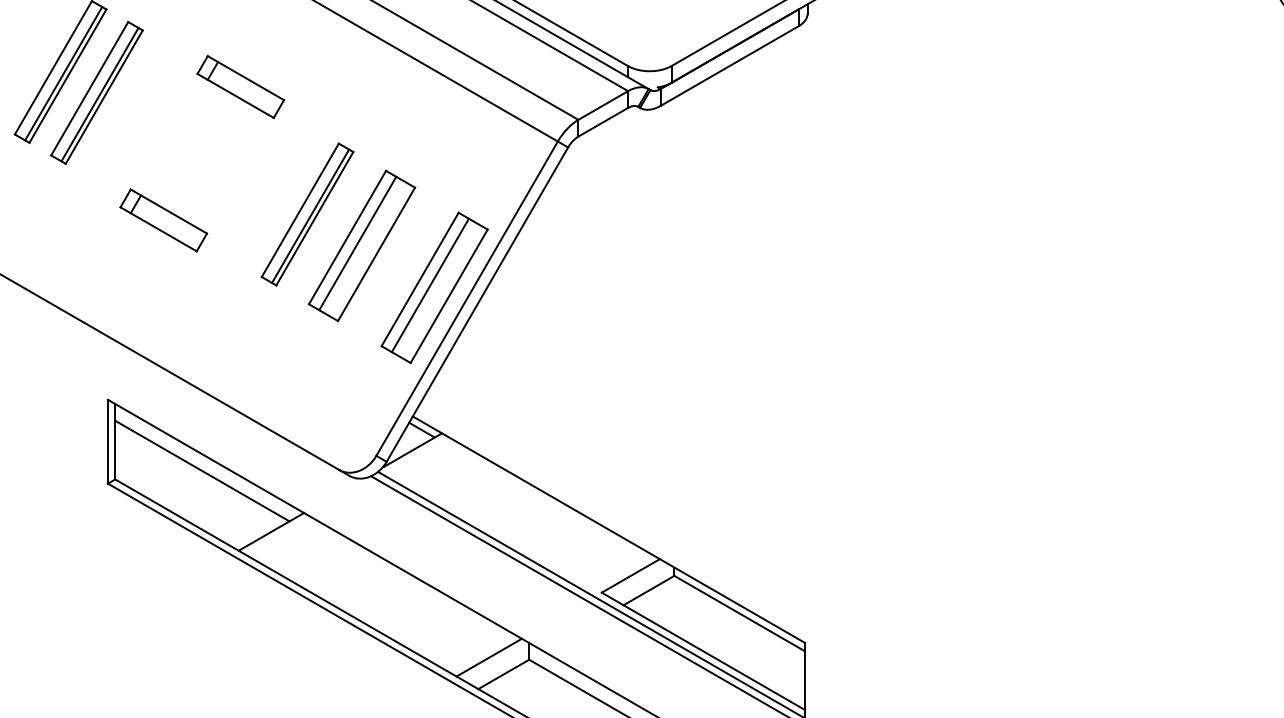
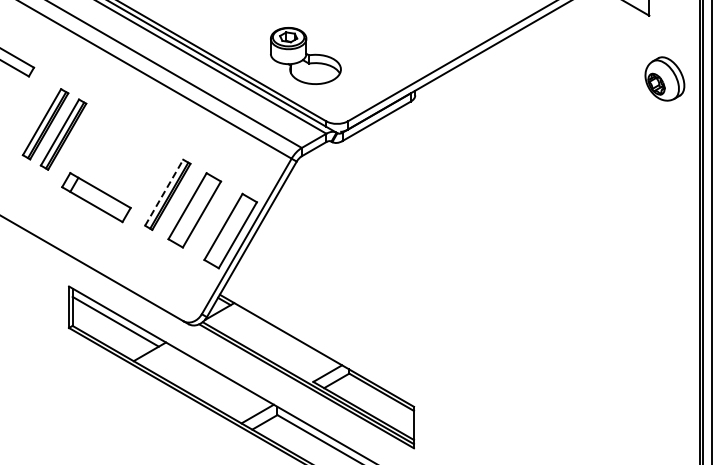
part: (240, 86) -> (134, 131), removed
line: (300, 209) -> (164, 192), solid -> dashed
part: (163, 219) -> (96, 197), size x1.6
line: (357, 244) -> (192, 209), removed
line: (430, 284) -> (228, 229), removed

